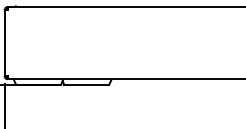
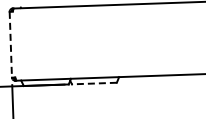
line: (4, 43) -> (10, 45), solid -> dashed
line: (86, 84) -> (94, 83), solid -> dashed

